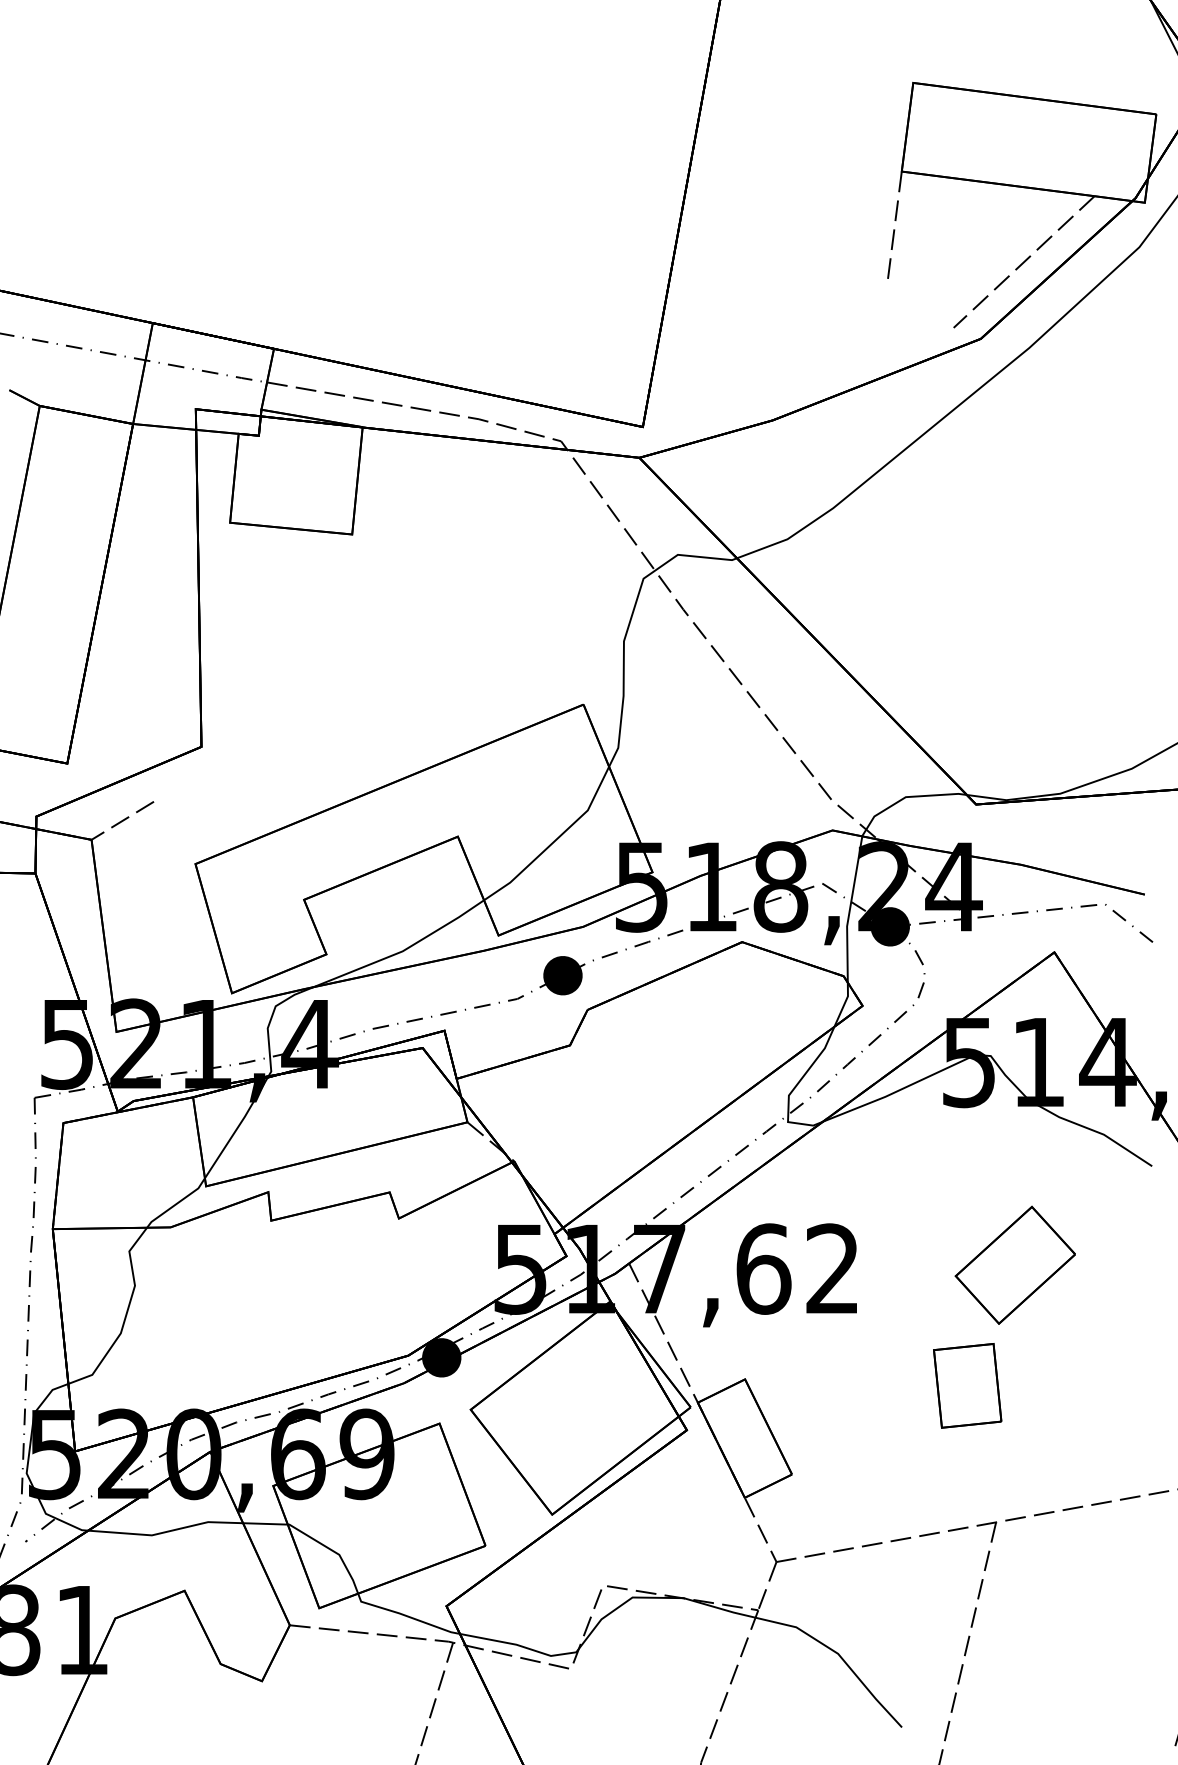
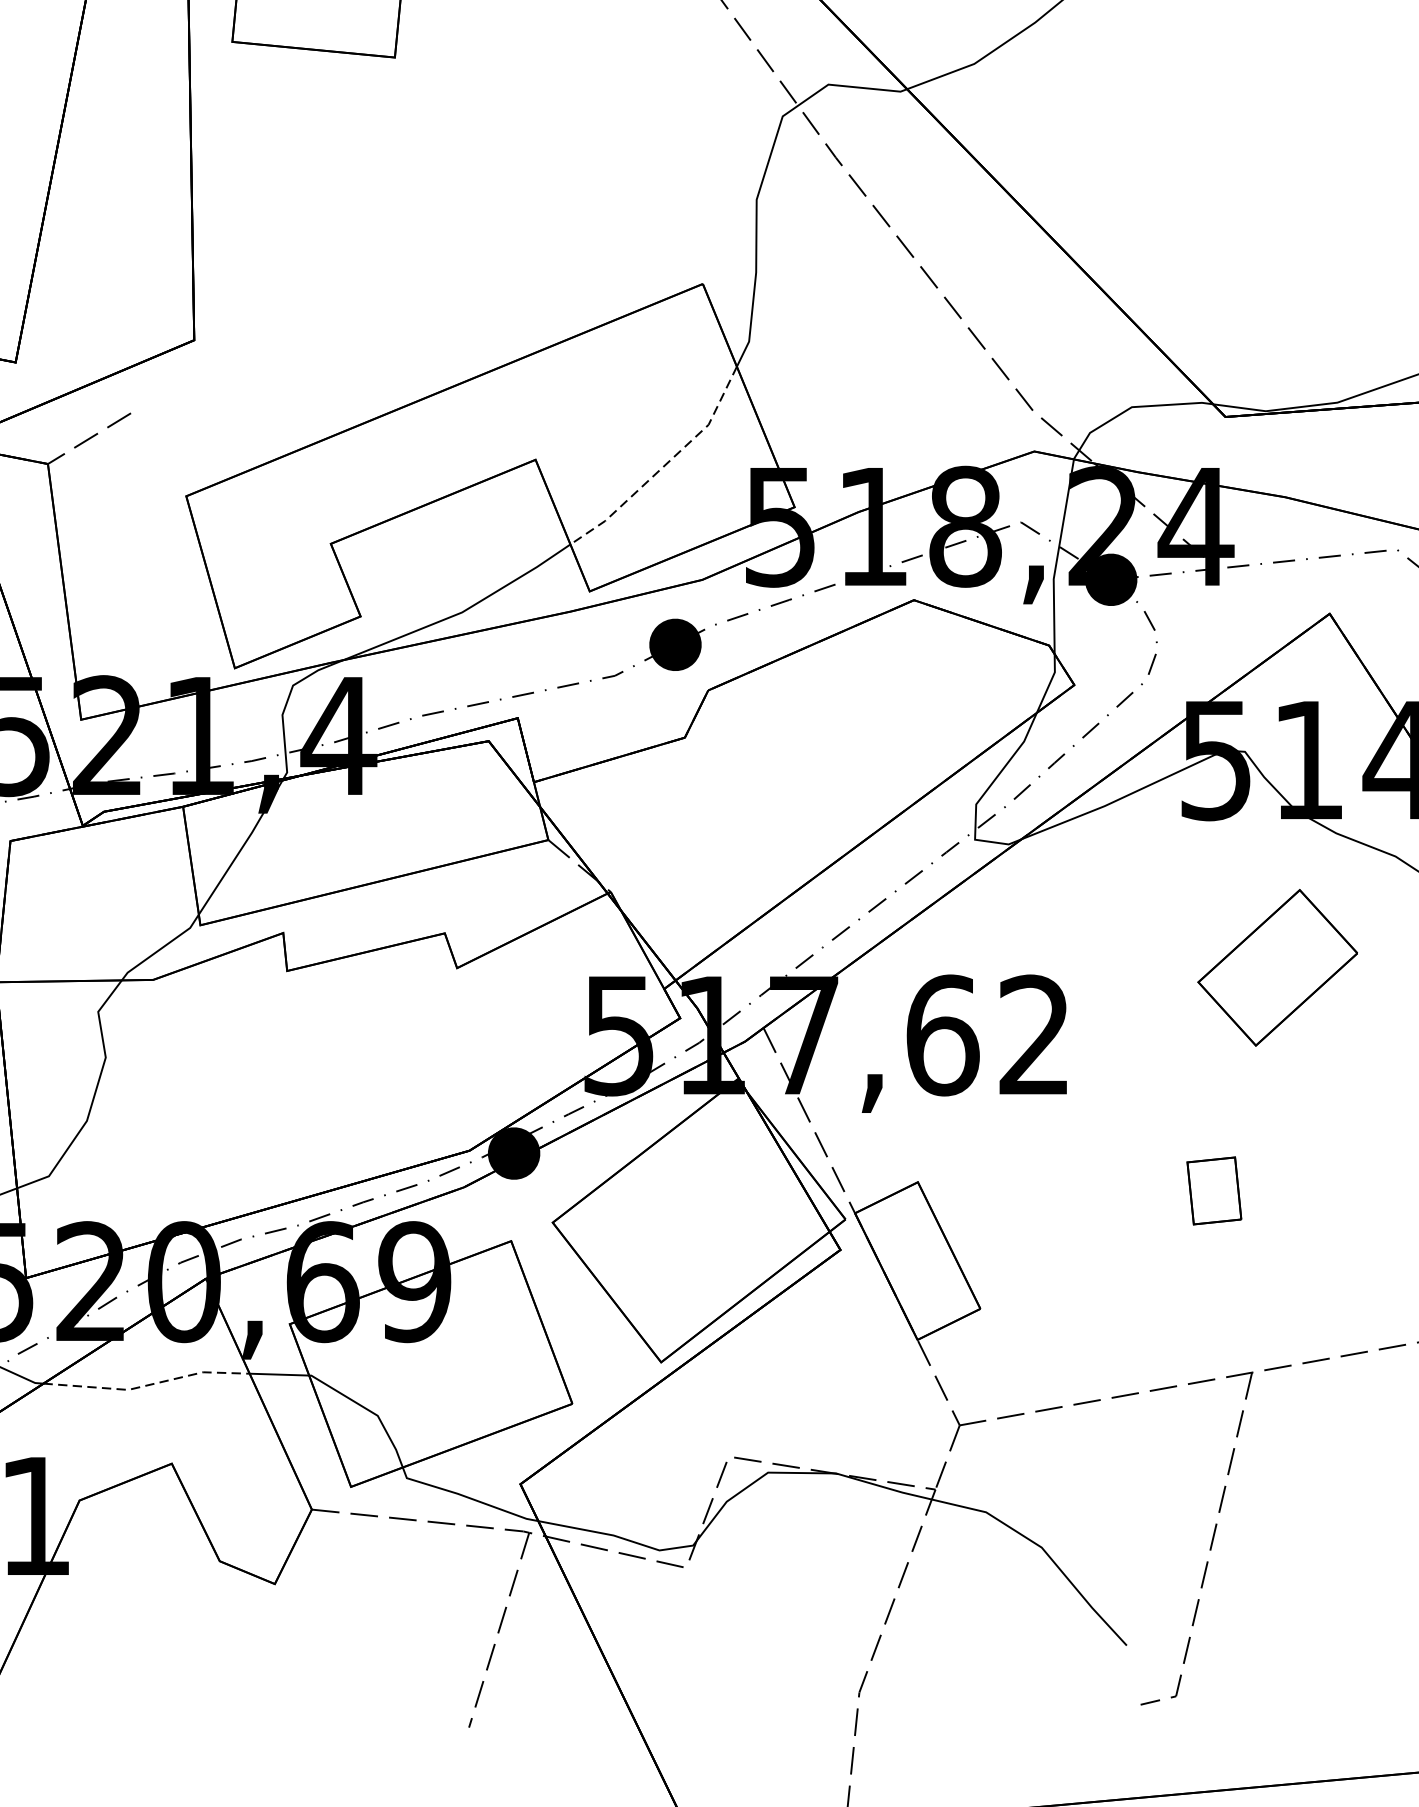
line: (555, 840) -> (665, 464), solid -> dashed
part: (1014, 1264) -> (1276, 966), moved
part: (967, 1385) -> (1213, 1190), size x0.6
line: (166, 1531) -> (147, 1384), solid -> dashed

